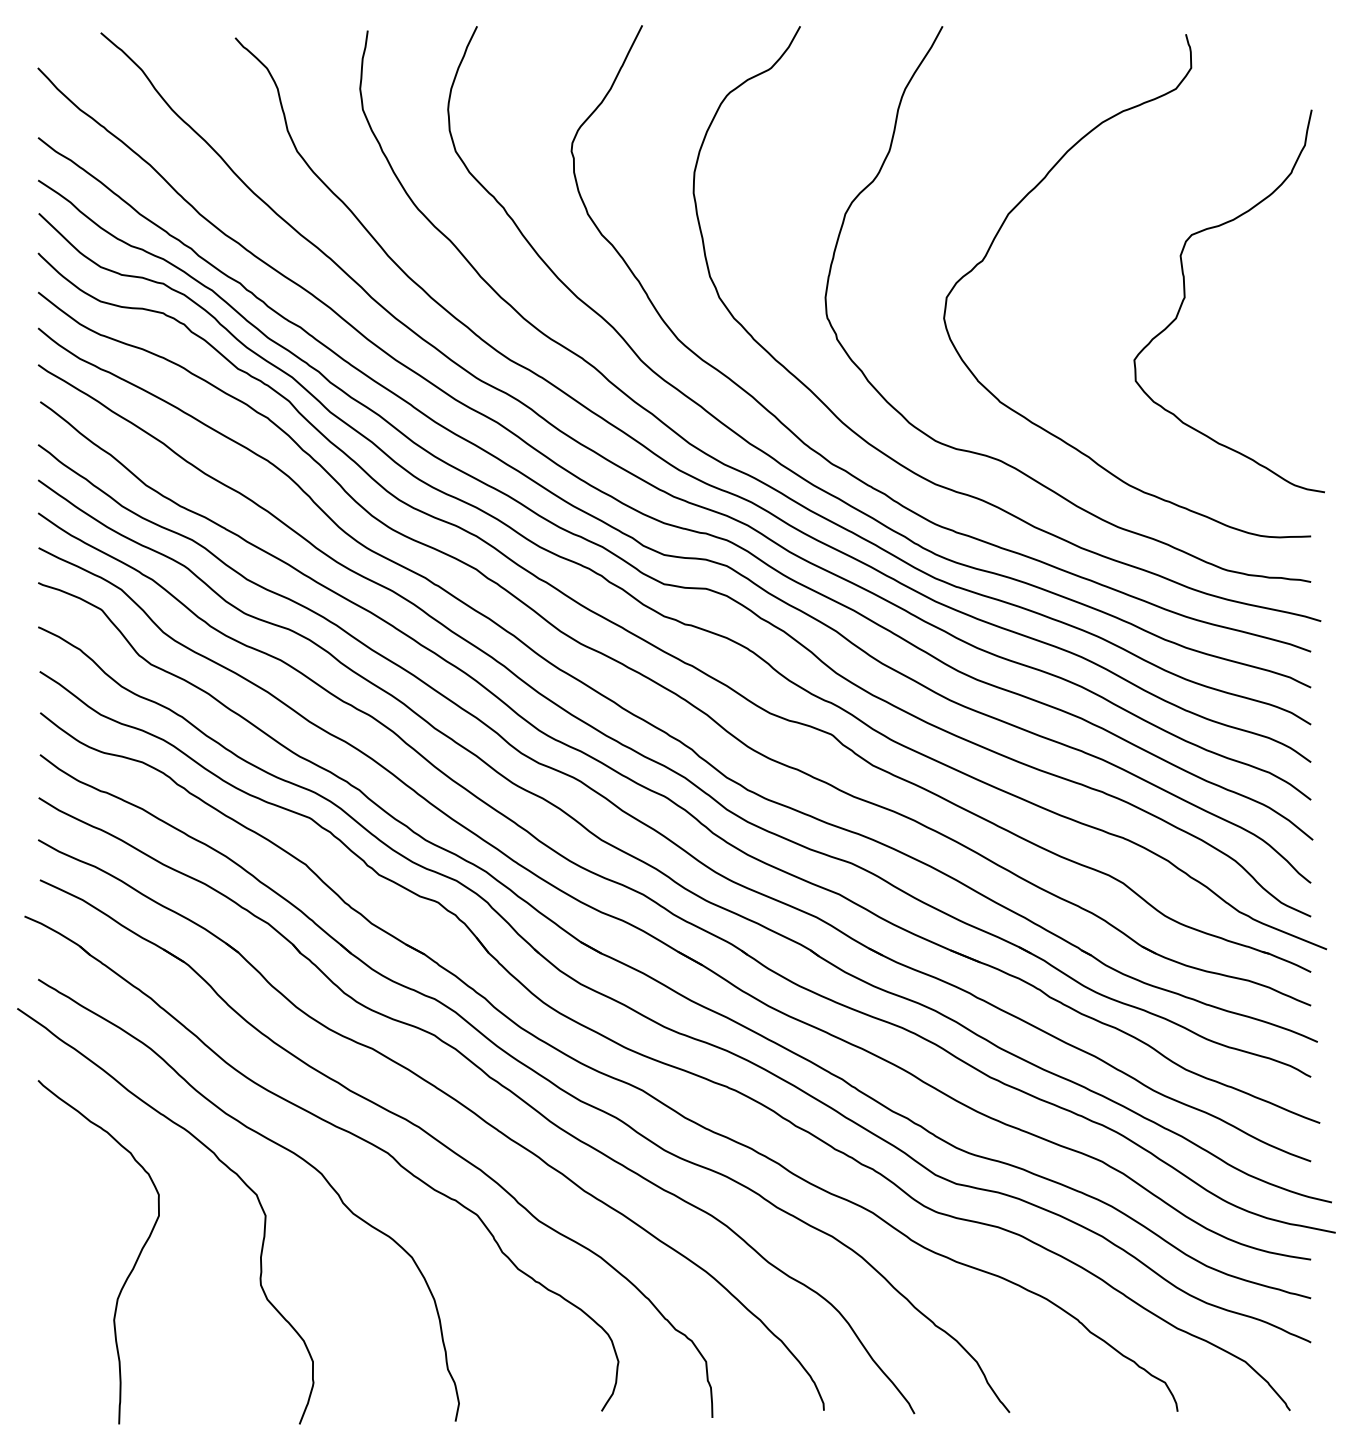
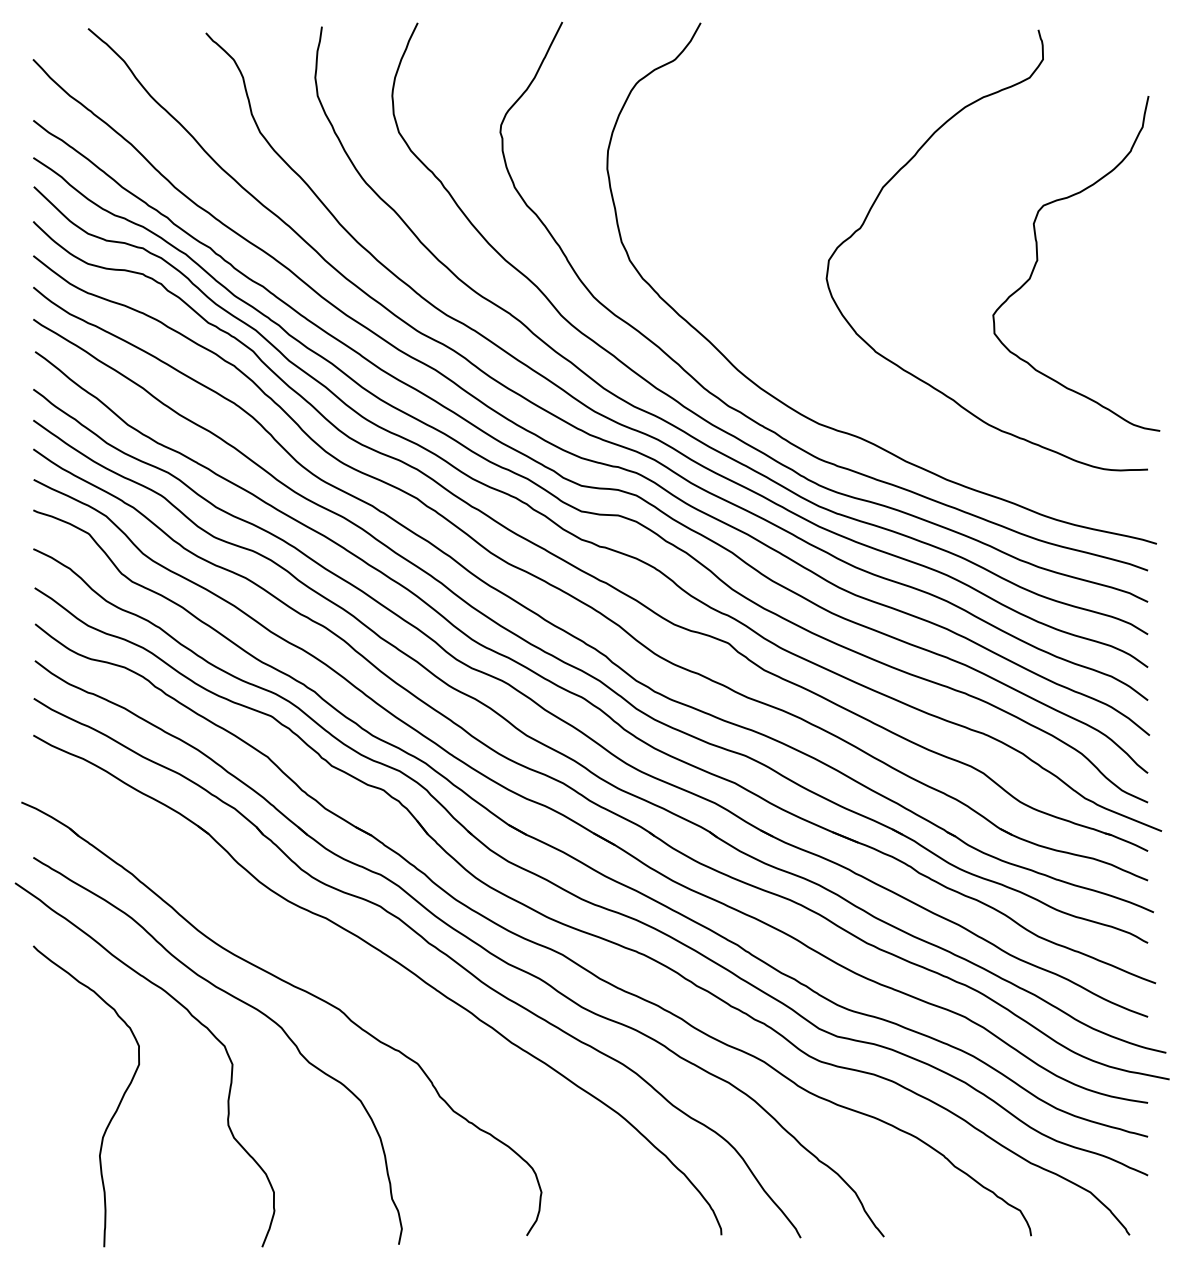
curve: (1000, 459) -> (876, 402), removed
part: (393, 1114) -> (344, 975), removed

